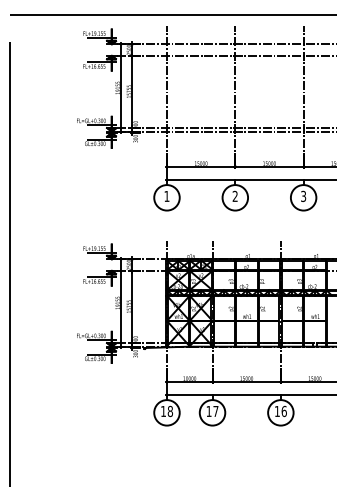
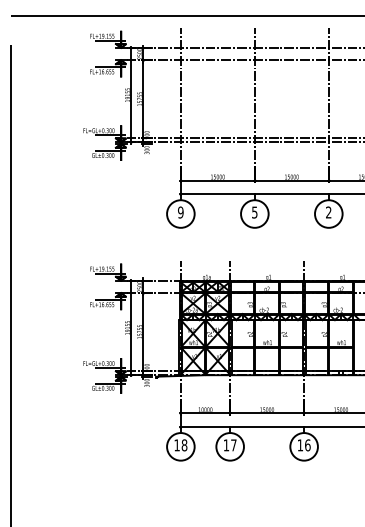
text: (166, 196) -> (180, 212), 1 -> 9
text: (234, 196) -> (254, 212), 2 -> 5
text: (303, 196) -> (328, 212), 3 -> 2

